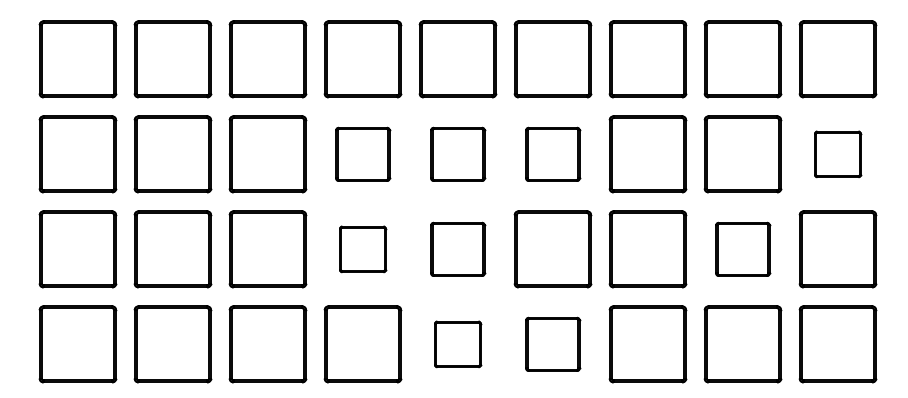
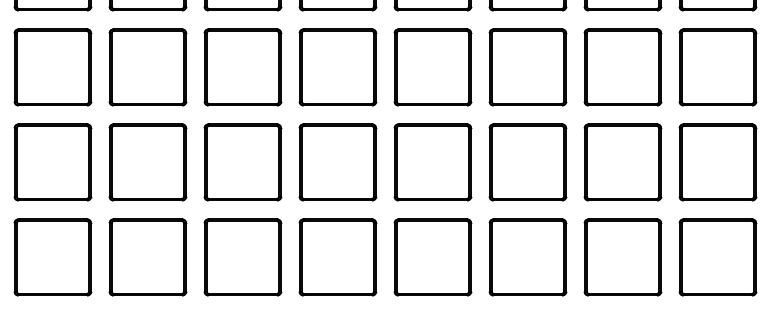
part: (362, 154) -> (242, 67), size x1.43
part: (457, 154) -> (337, 67), size x1.43
part: (552, 154) -> (432, 67), size x1.43
part: (837, 154) -> (717, 67), size x1.67
part: (362, 249) -> (242, 162), size x1.67
part: (457, 249) -> (337, 162), size x1.43
part: (742, 249) -> (622, 162), size x1.43
part: (457, 344) -> (337, 257), size x1.67
part: (552, 344) -> (432, 257), size x1.43

